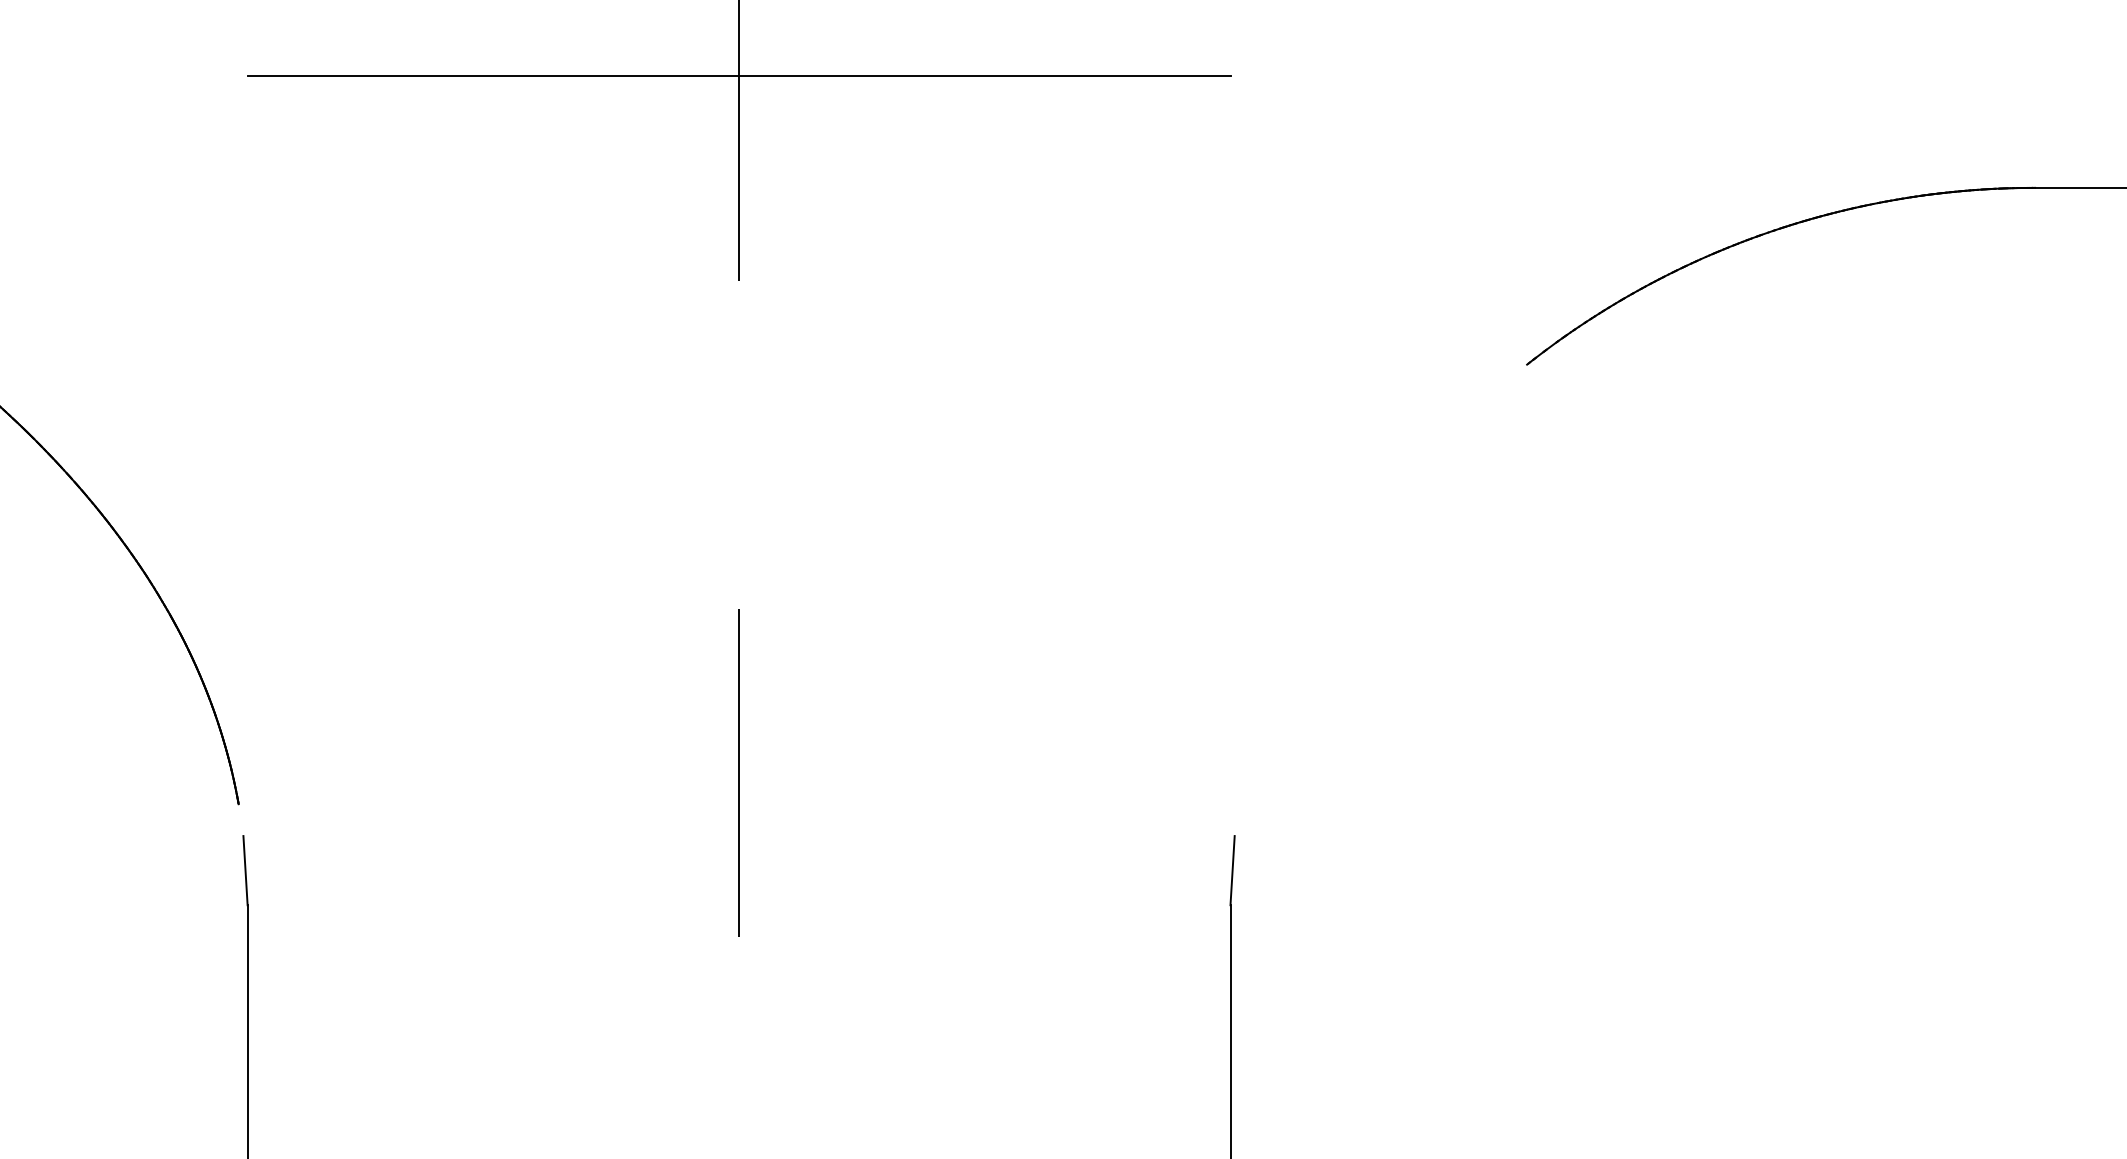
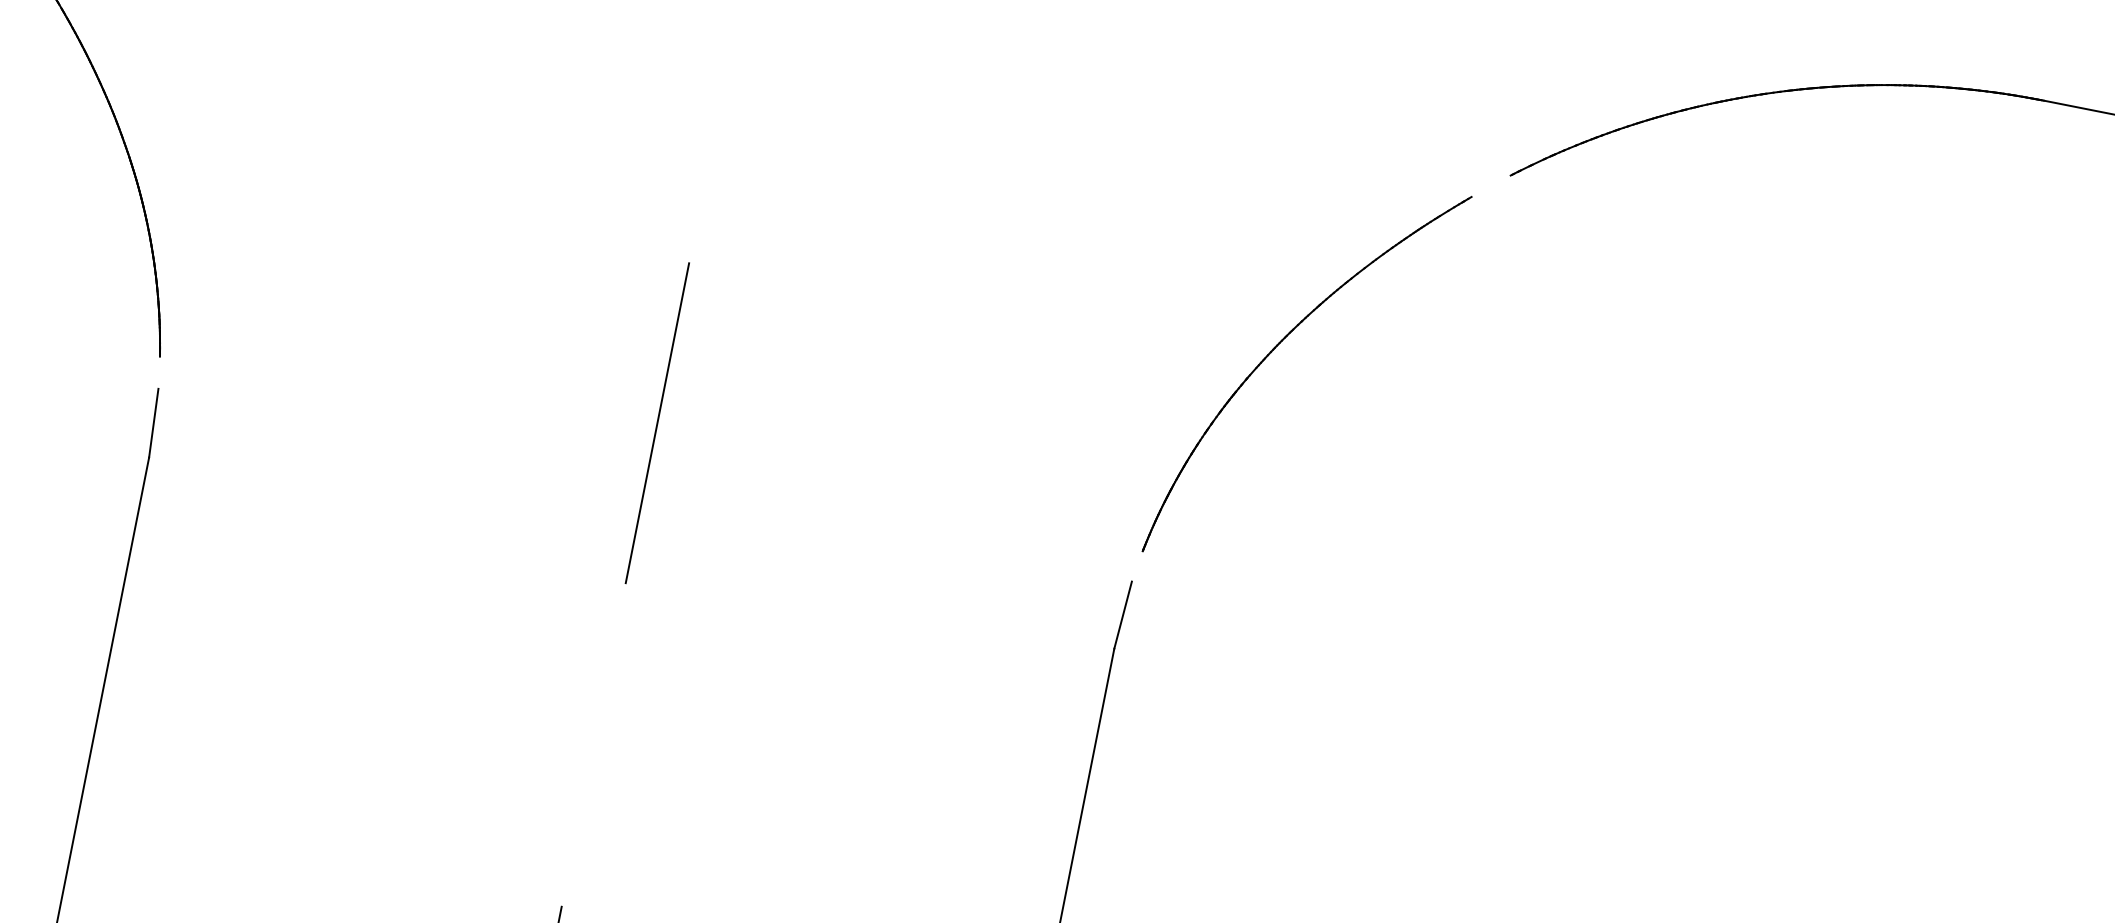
part: (1333, 575) -> (1279, 344), added

